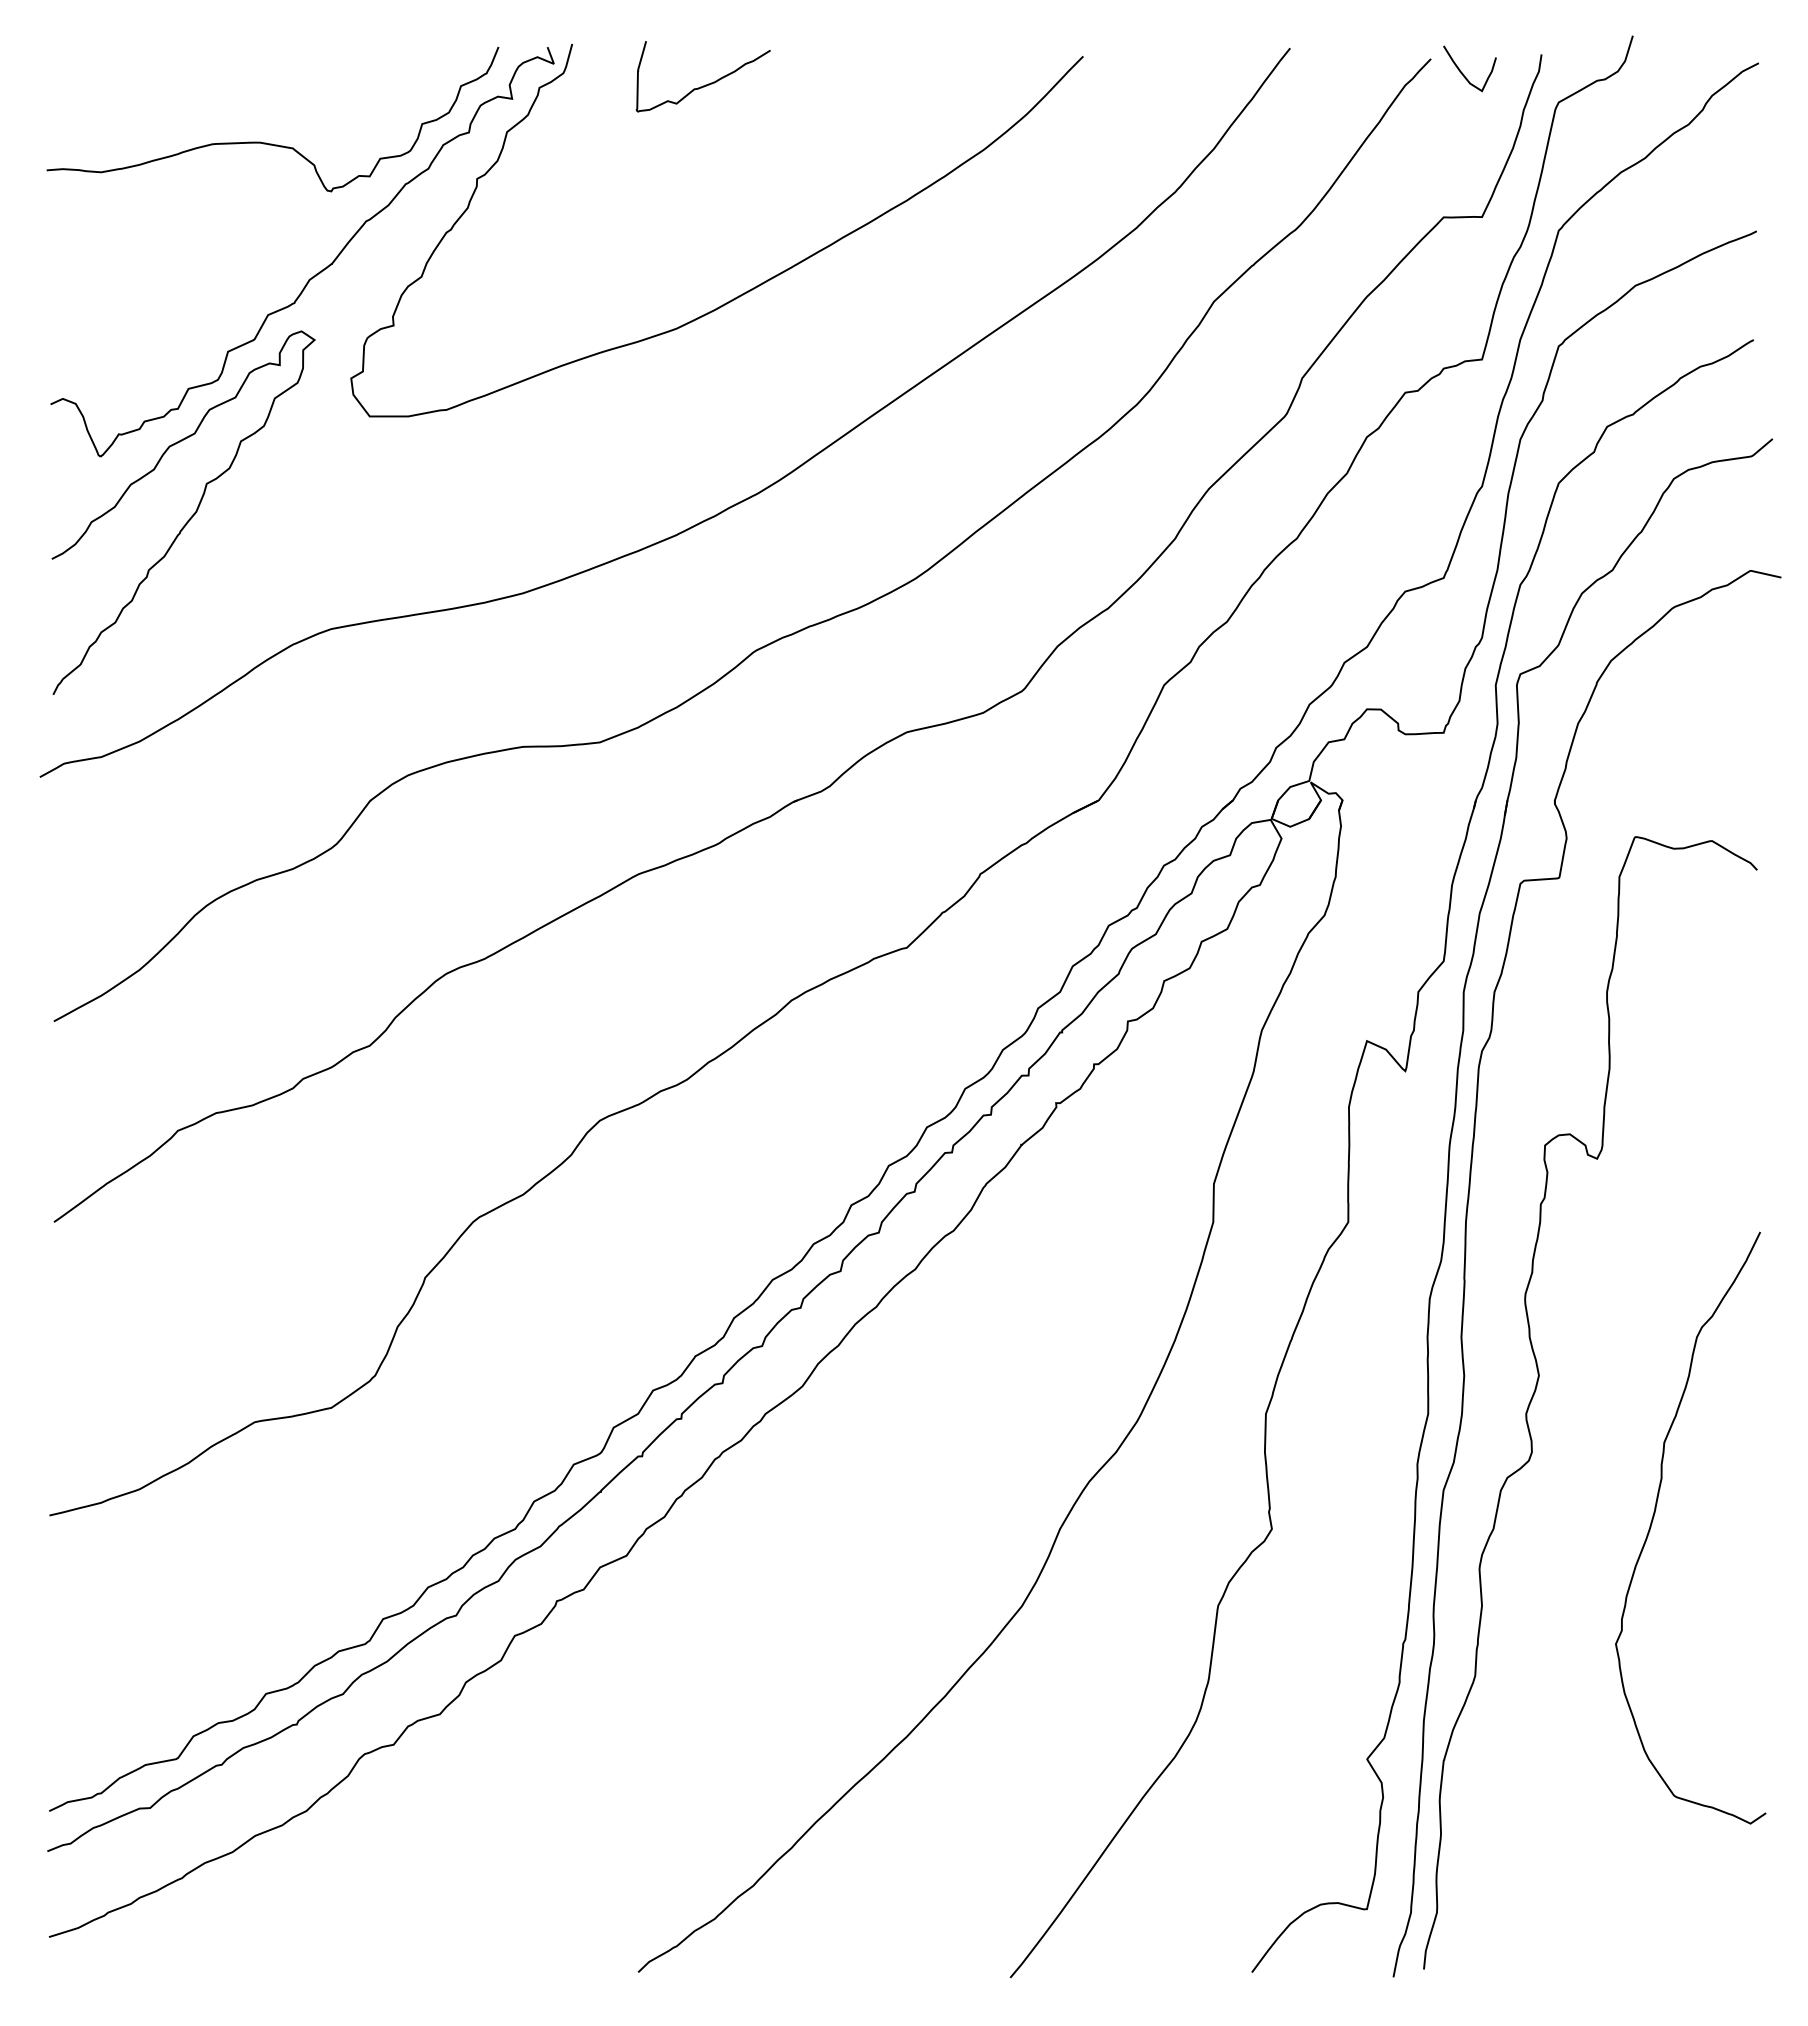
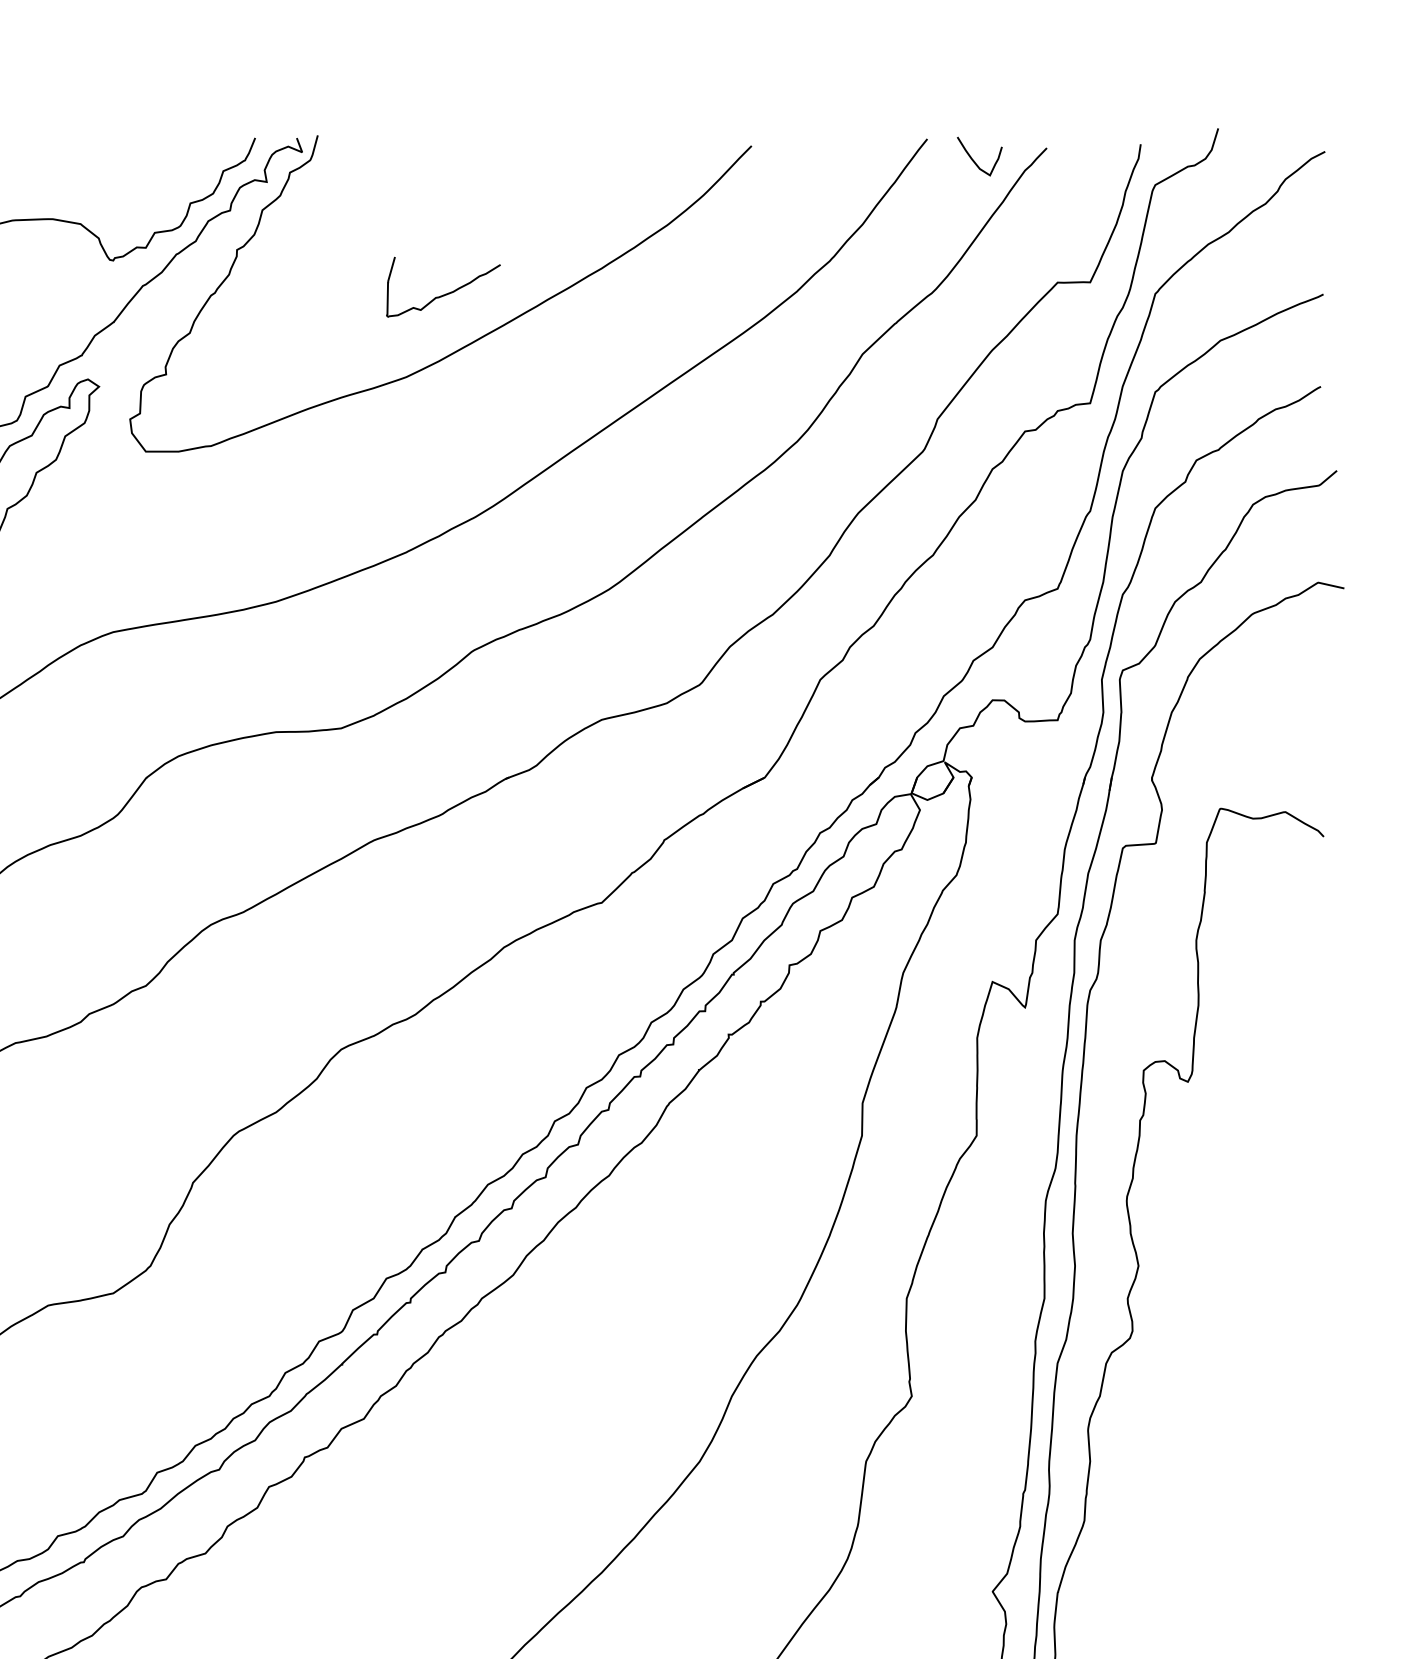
curve: (1463, 73) -> (974, 160), moved
curve: (705, 84) -> (445, 293), moved
curve: (1654, 1516) -> (1236, 1385), removed

